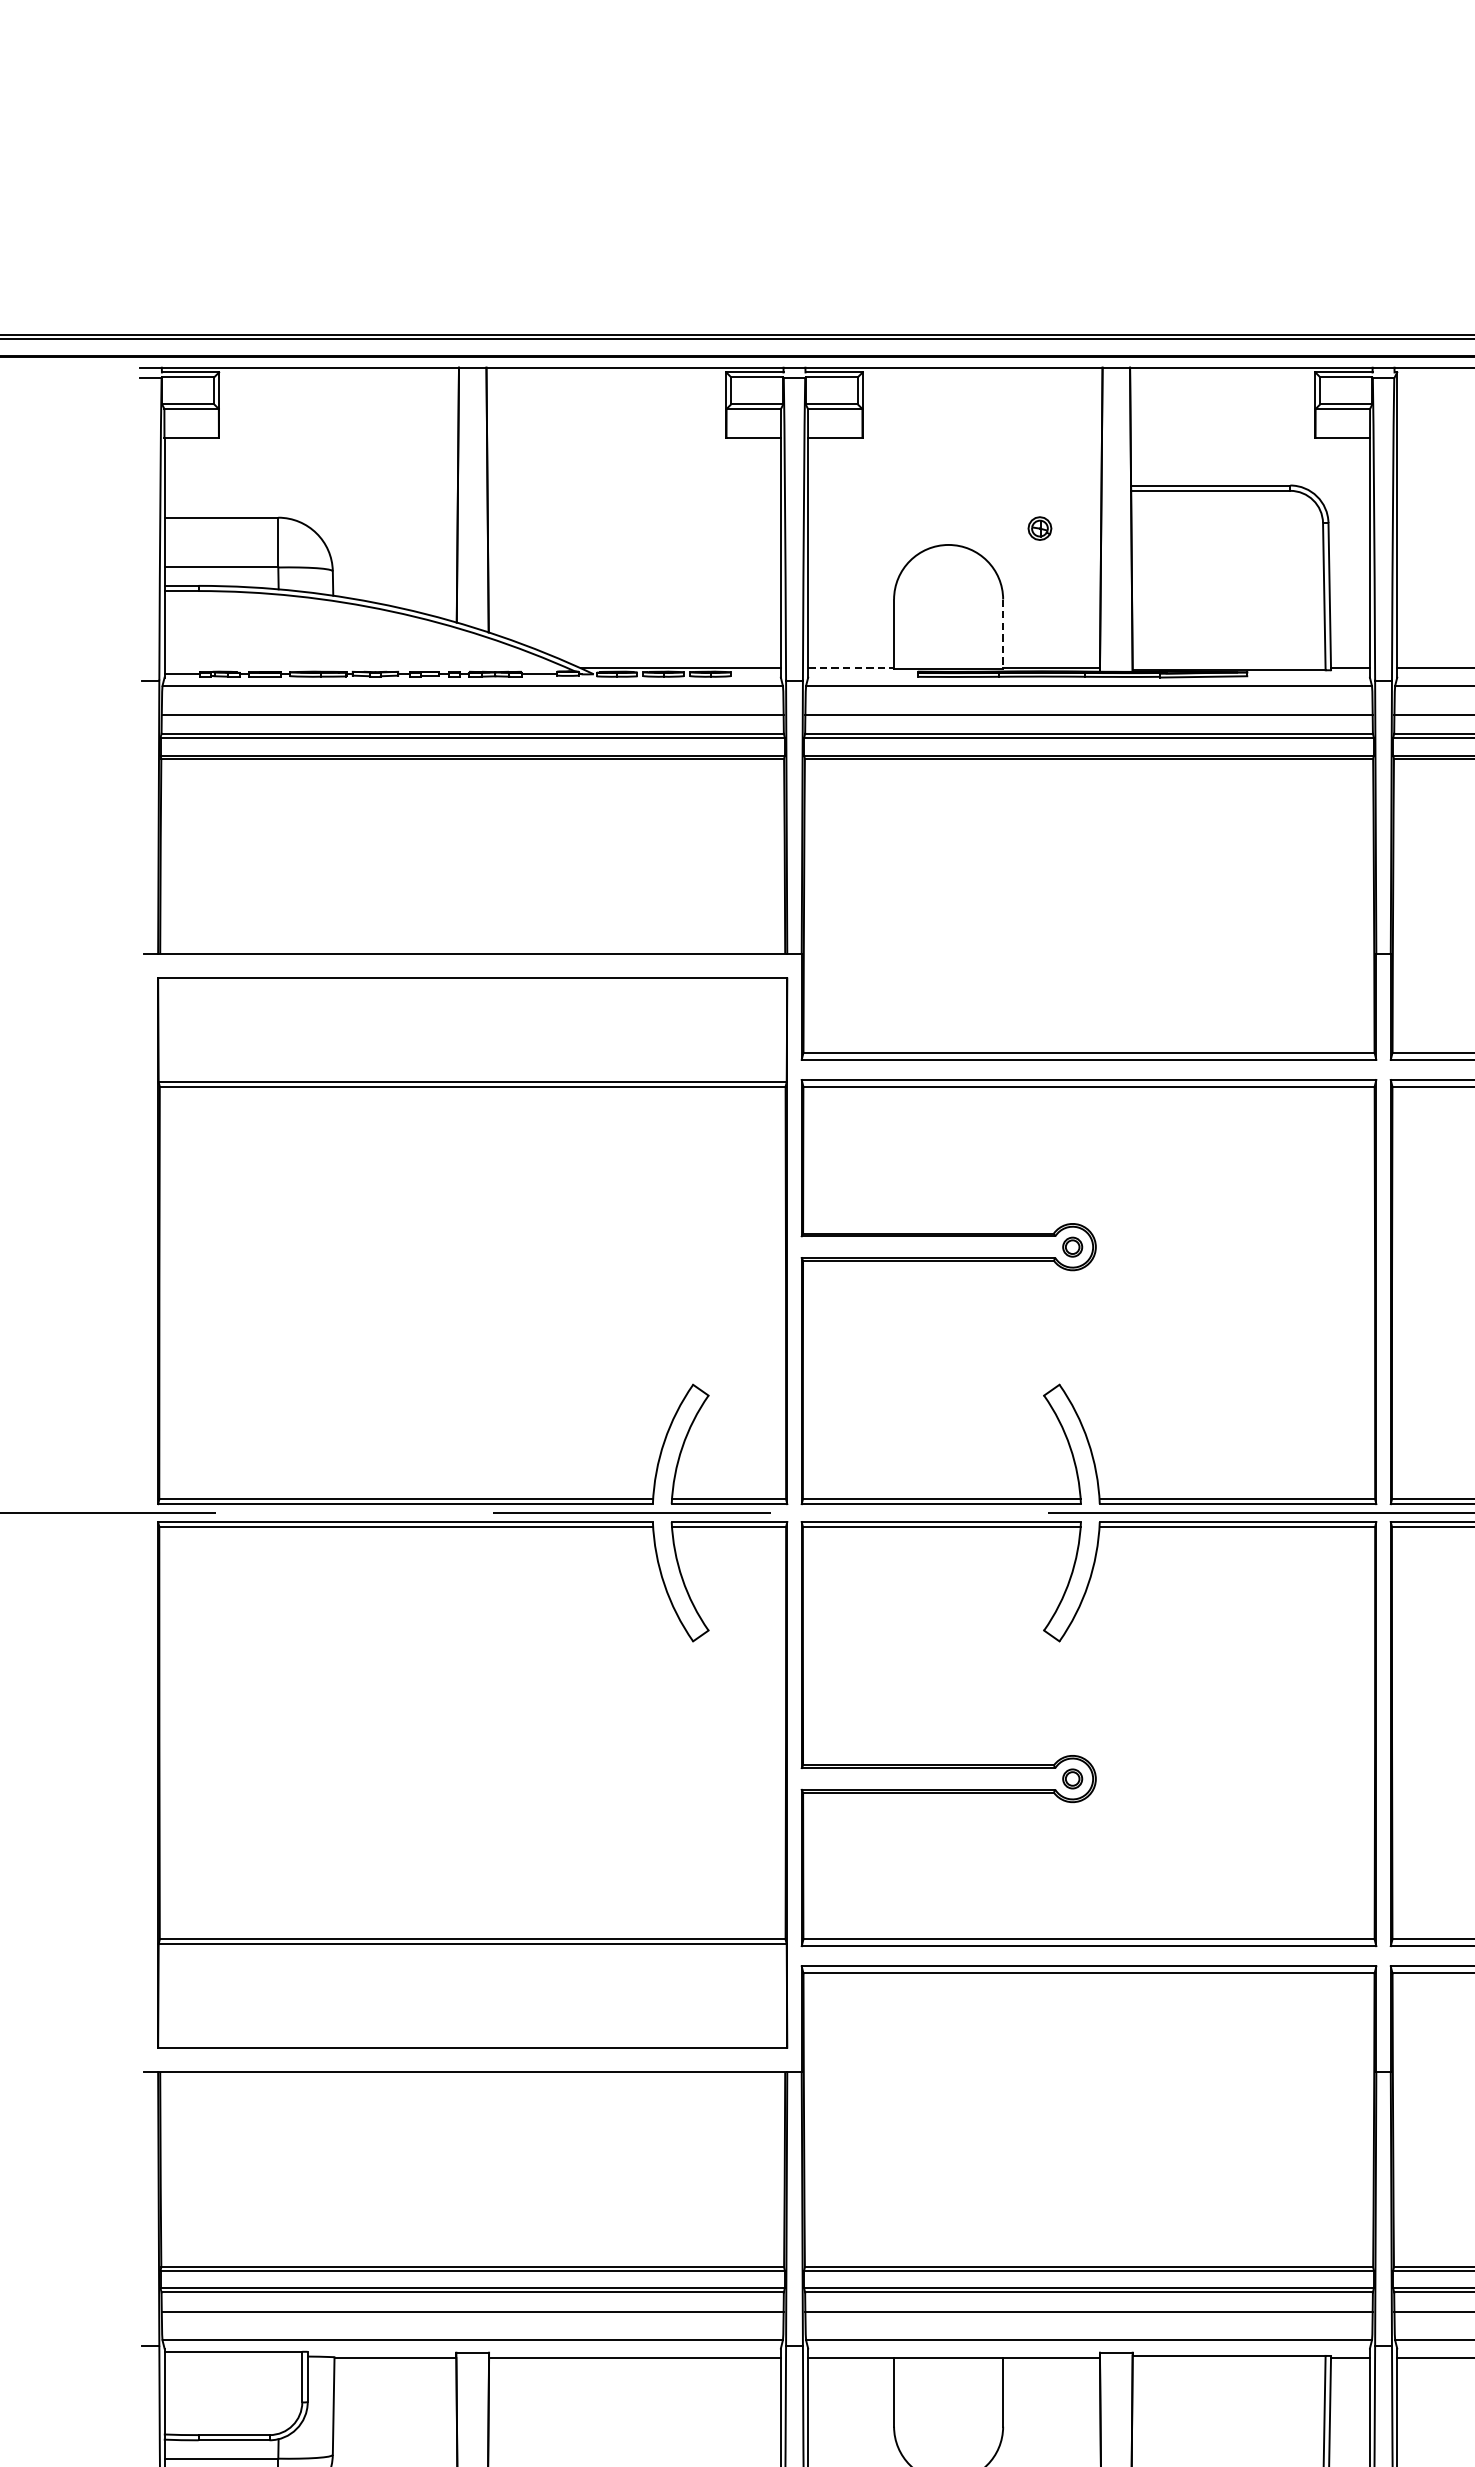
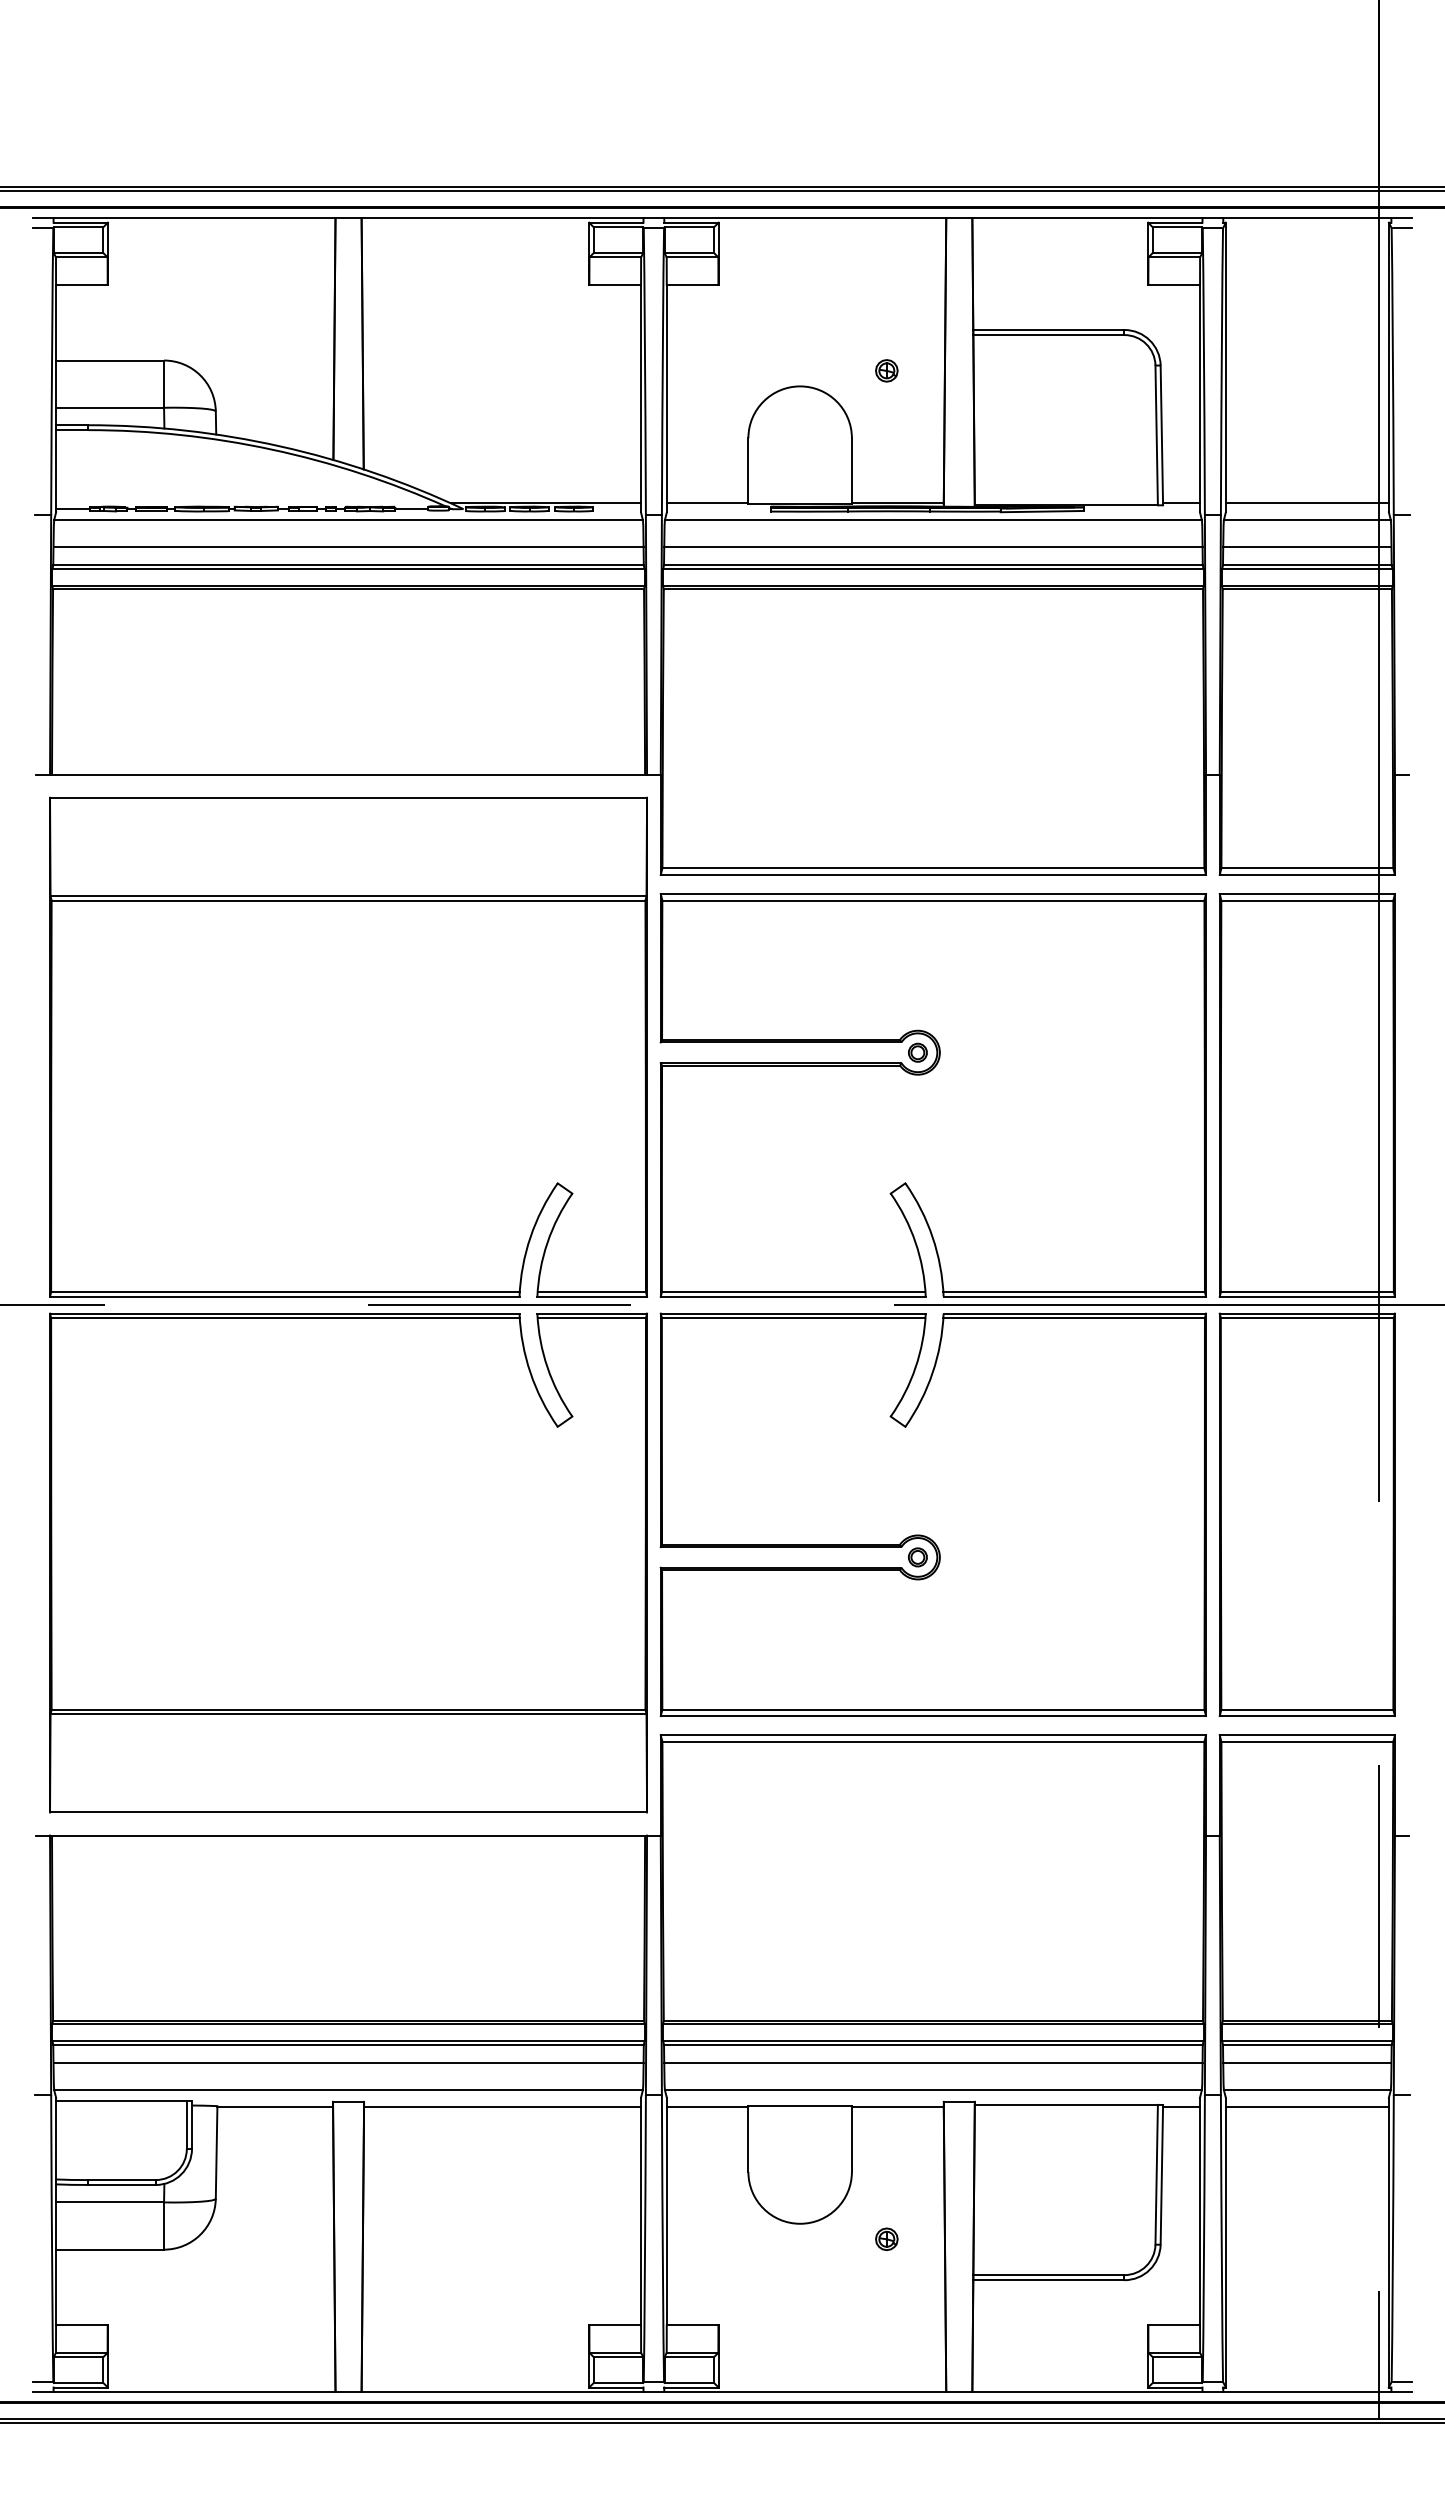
line: (1002, 633) -> (851, 470), dashed -> solid
line: (850, 668) -> (707, 503), dashed -> solid

